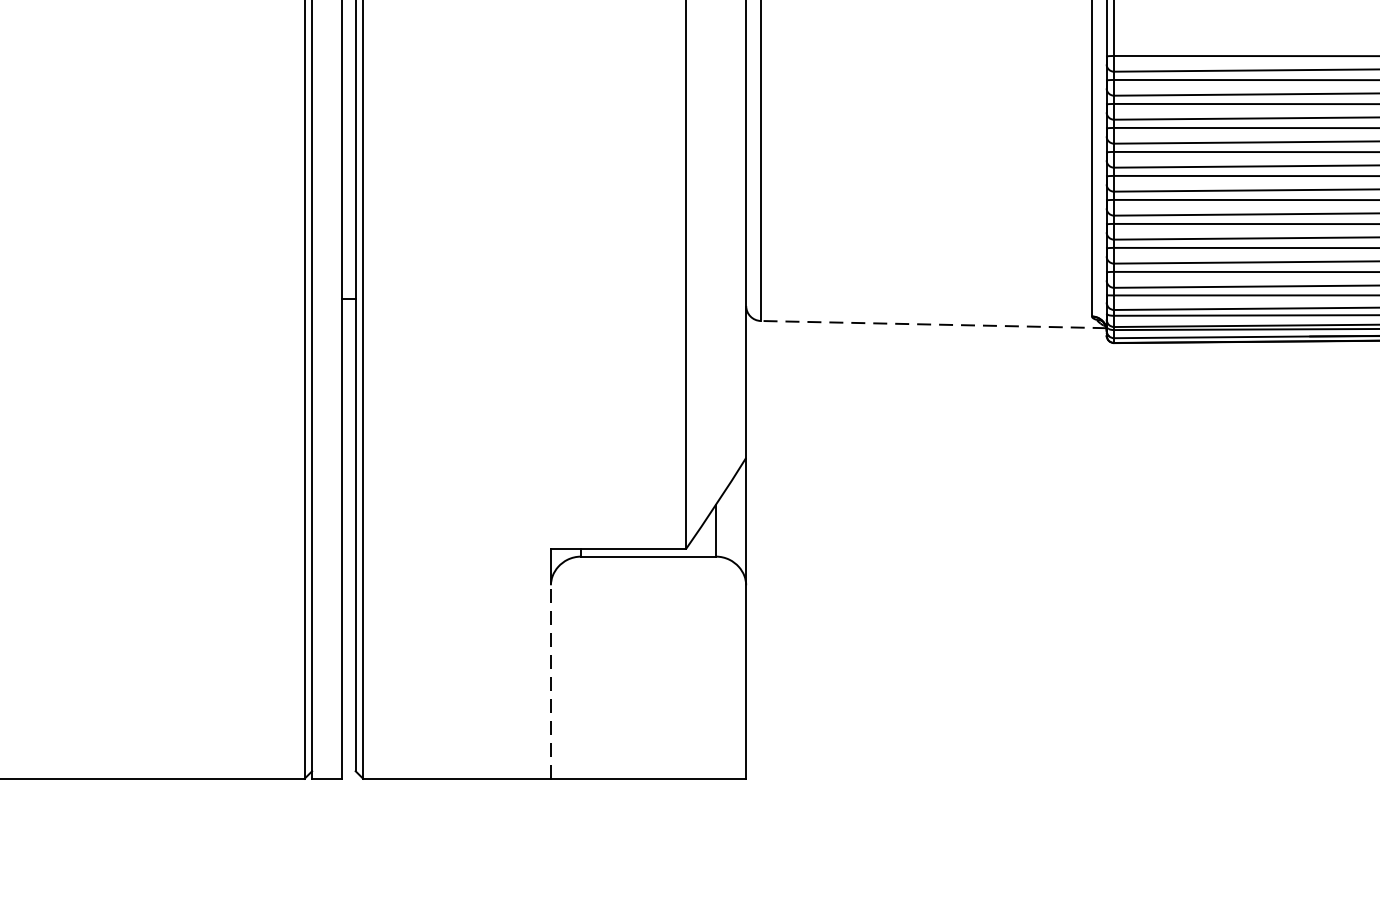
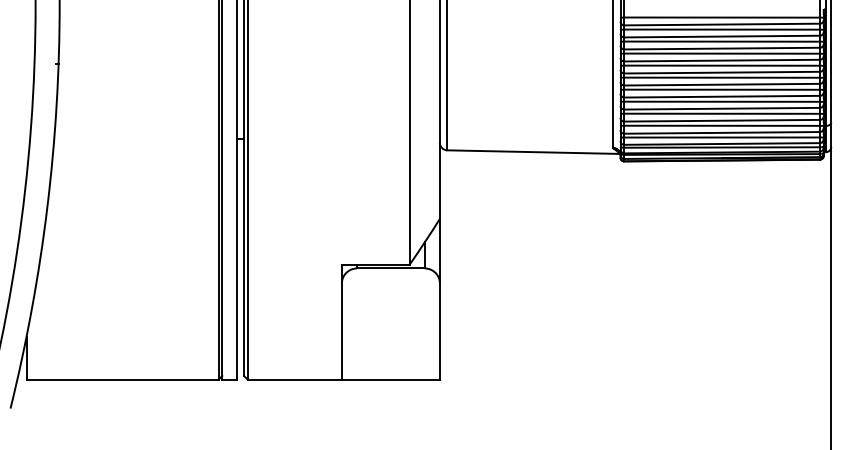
line: (933, 325) -> (533, 152), dashed -> solid
line: (549, 680) -> (341, 330), dashed -> solid

